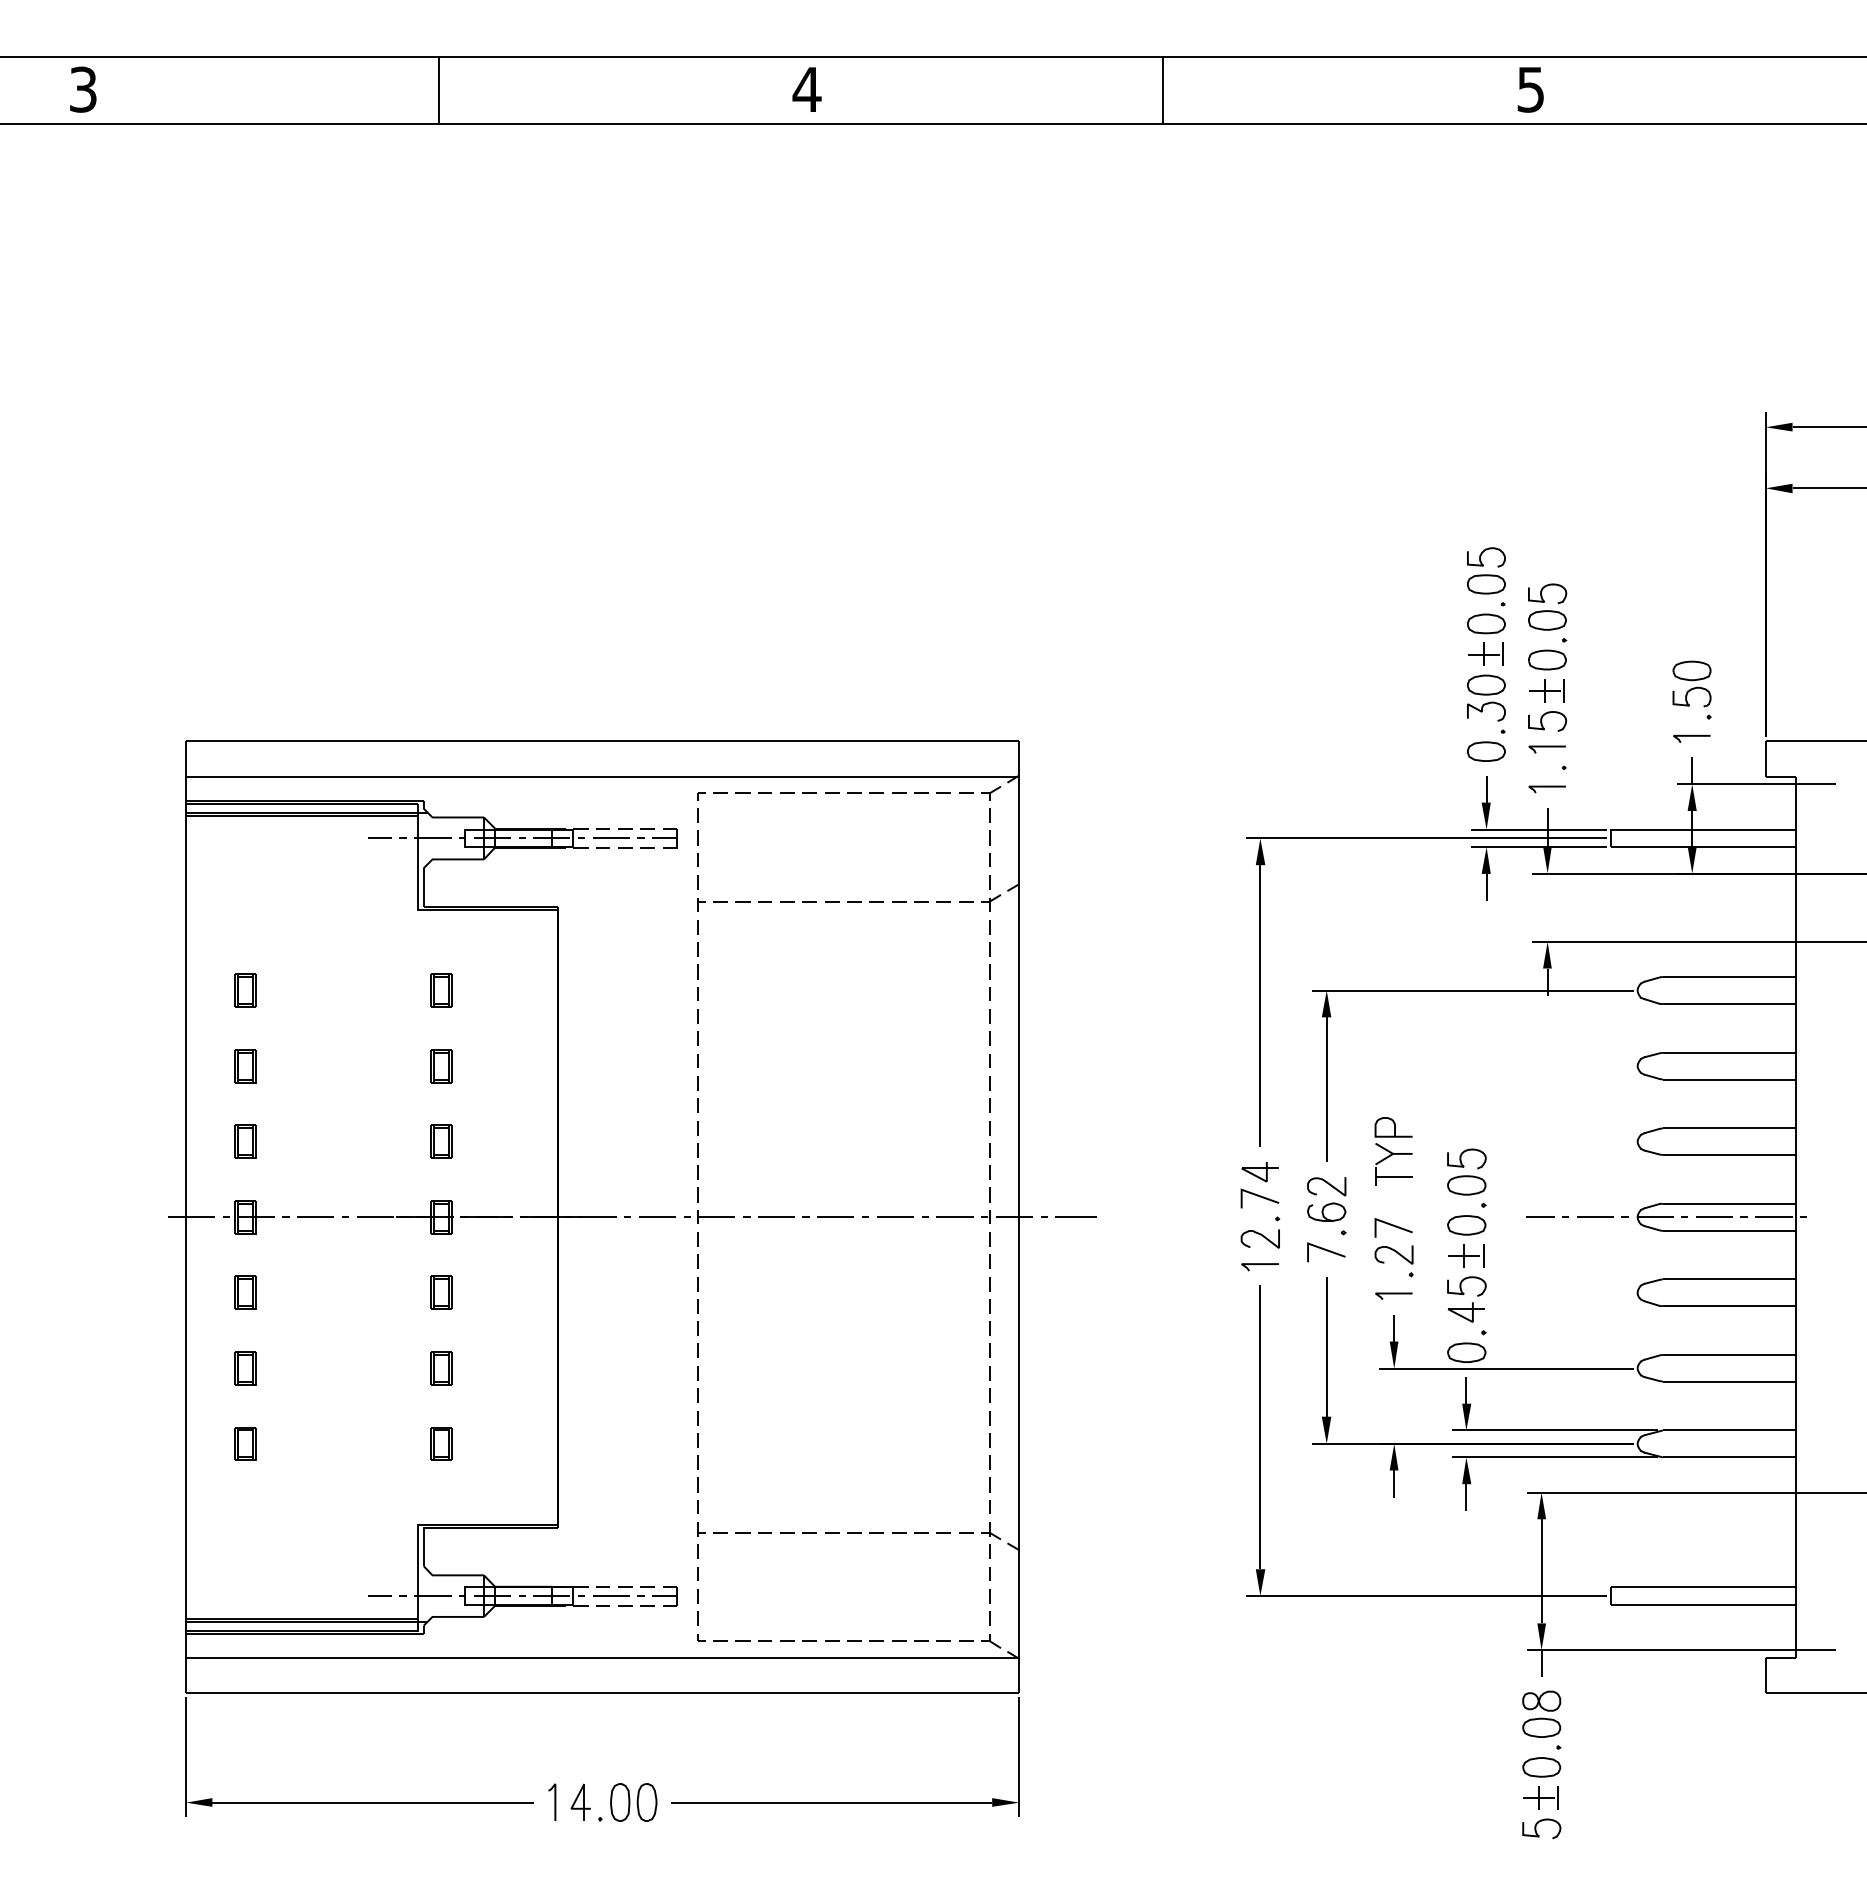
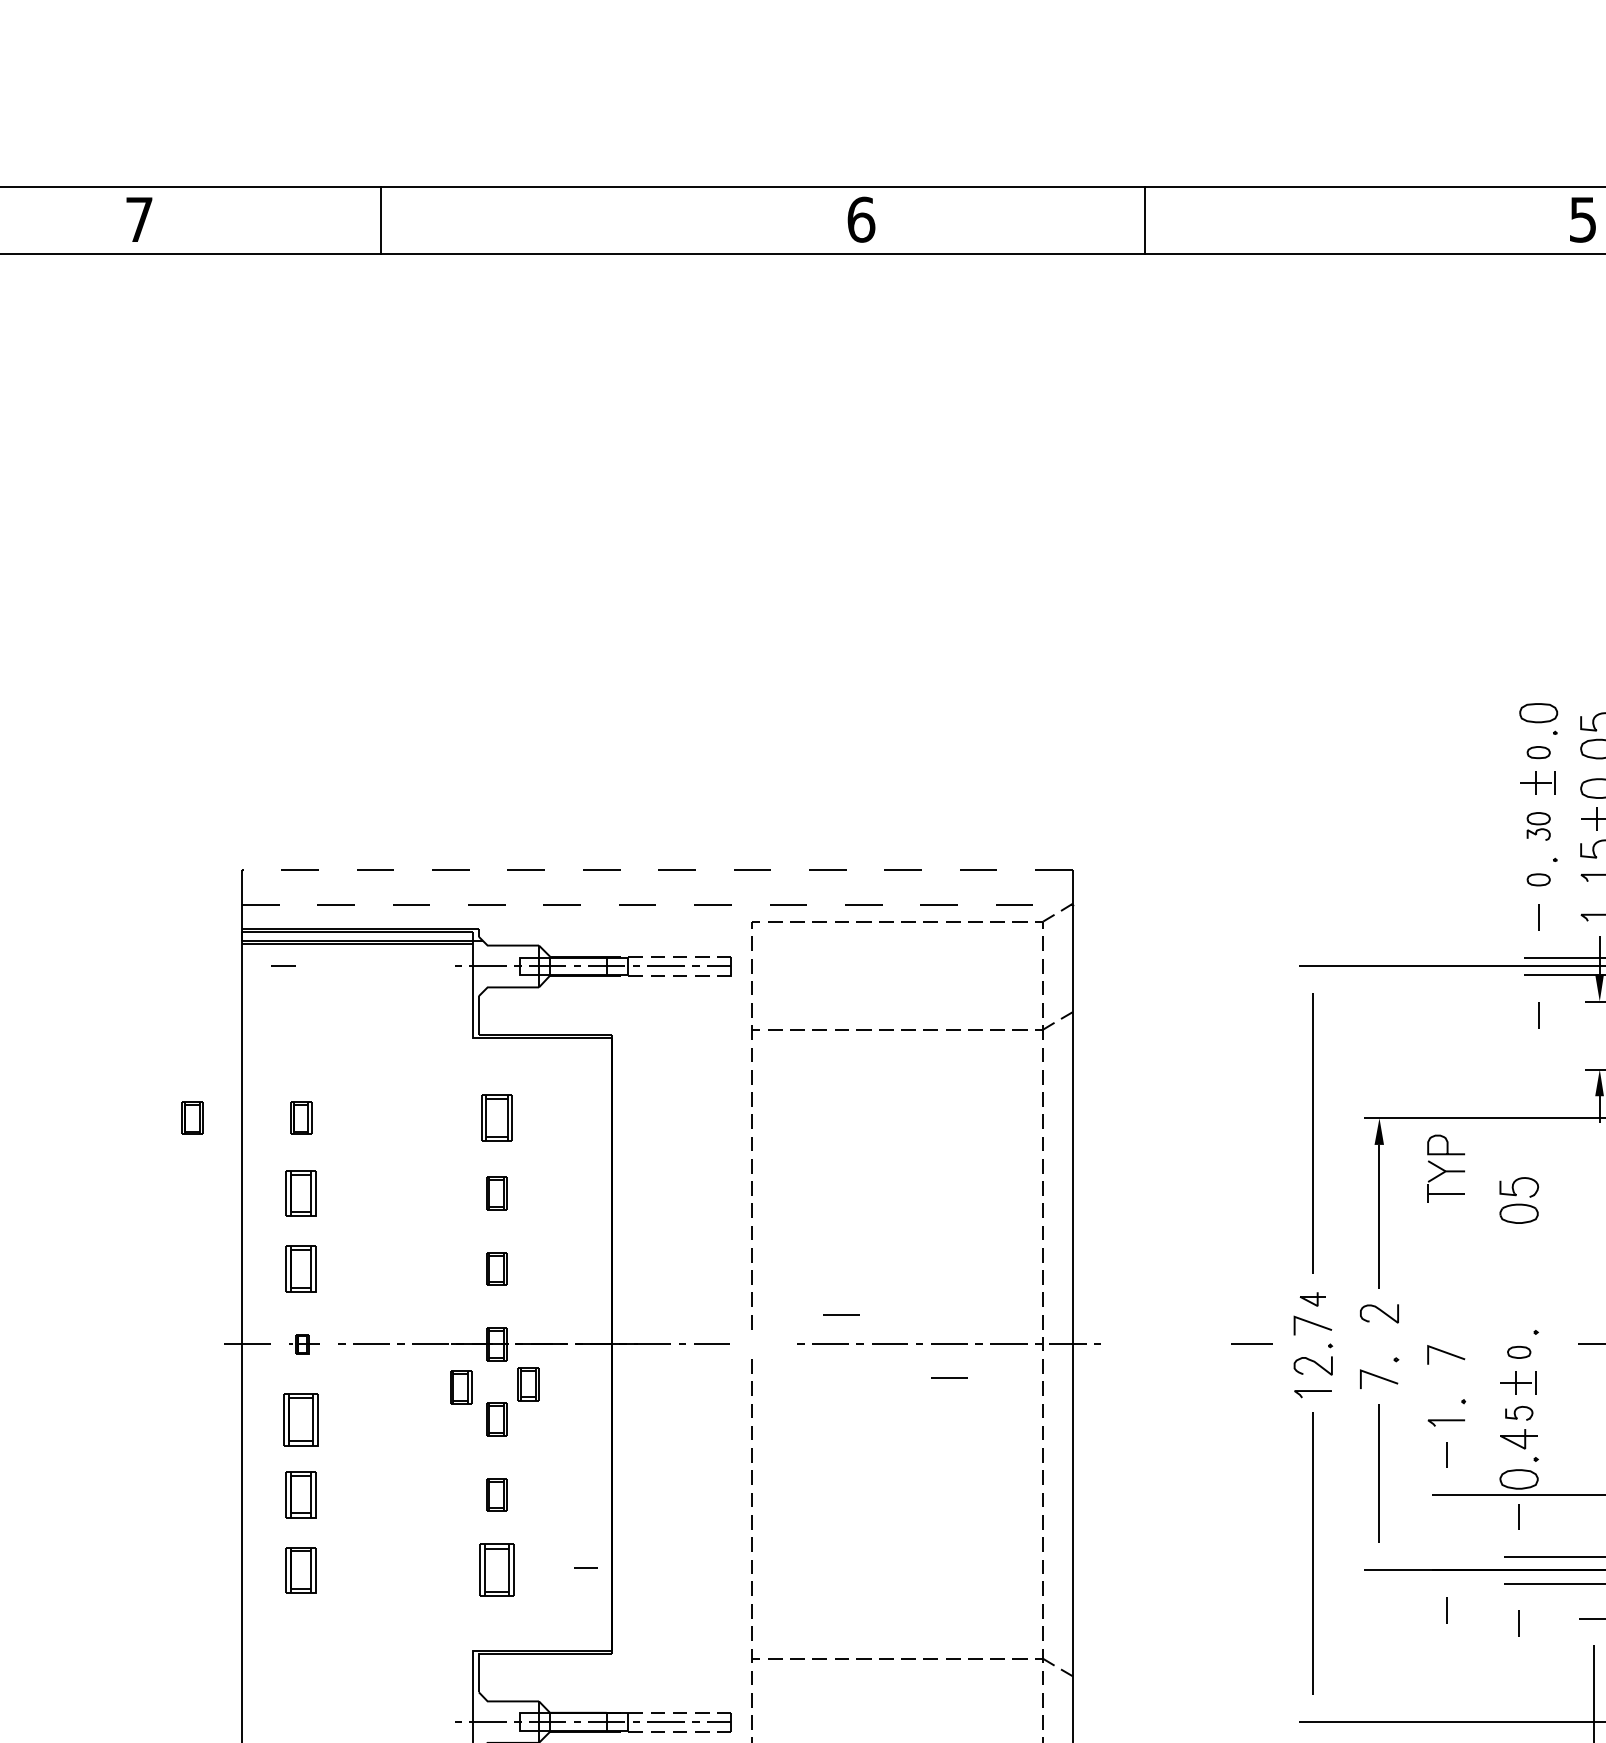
text: (83, 89) -> (139, 219), 3 -> 7
line: (439, 89) -> (380, 219), moved
text: (806, 89) -> (860, 219), 4 -> 6
line: (1162, 89) -> (1144, 219), moved
curve: (1482, 554) -> (1534, 683), removed
part: (1486, 623) -> (1538, 752), size x0.6
part: (1486, 697) -> (1538, 825), size x0.6
line: (601, 741) -> (656, 869), solid -> dashed
part: (1486, 751) -> (1538, 879), size x0.6
line: (603, 776) -> (658, 904), solid -> dashed
fill: (1485, 815) -> (1537, 943), removed
line: (379, 837) -> (283, 965), moved
fill: (1260, 851) -> (1313, 979), removed
fill: (1485, 860) -> (1537, 988), removed
part: (136, 990) -> (192, 1118), added
part: (441, 990) -> (496, 1118), size x1.4
part: (245, 1066) -> (301, 1193), size x1.4
part: (245, 1141) -> (301, 1268), size x1.4
part: (1393, 1151) -> (1446, 1168), moved
part: (1466, 1171) -> (1518, 1199), moved
part: (1259, 1172) -> (1312, 1299), size x0.7
line: (787, 1187) -> (841, 1314), added
curve: (1323, 1211) -> (1376, 1338), removed
part: (709, 1216) -> (763, 1343), removed
line: (1075, 1216) -> (1251, 1343), moved
part: (248, 1217) -> (304, 1344), size x0.6
part: (1466, 1225) -> (1518, 1352), size x0.6
line: (895, 1250) -> (949, 1377), added
curve: (1395, 1252) -> (1448, 1379), removed
part: (473, 1257) -> (528, 1384), added
part: (405, 1260) -> (460, 1387), added
part: (1466, 1286) -> (1518, 1413), size x0.7
part: (245, 1292) -> (301, 1419), size x1.6
fill: (1393, 1354) -> (1446, 1481), removed
part: (245, 1368) -> (301, 1495), size x1.4
fill: (1466, 1416) -> (1518, 1542), removed
fill: (1326, 1429) -> (1379, 1555), removed
part: (245, 1443) -> (301, 1569), size x1.4
part: (441, 1443) -> (496, 1569), size x1.6
fill: (1393, 1456) -> (1446, 1582), removed
fill: (1466, 1470) -> (1518, 1596), removed
fill: (1541, 1505) -> (1593, 1631), removed
fill: (1260, 1582) -> (1313, 1708), removed
line: (379, 1595) -> (585, 1567), moved

